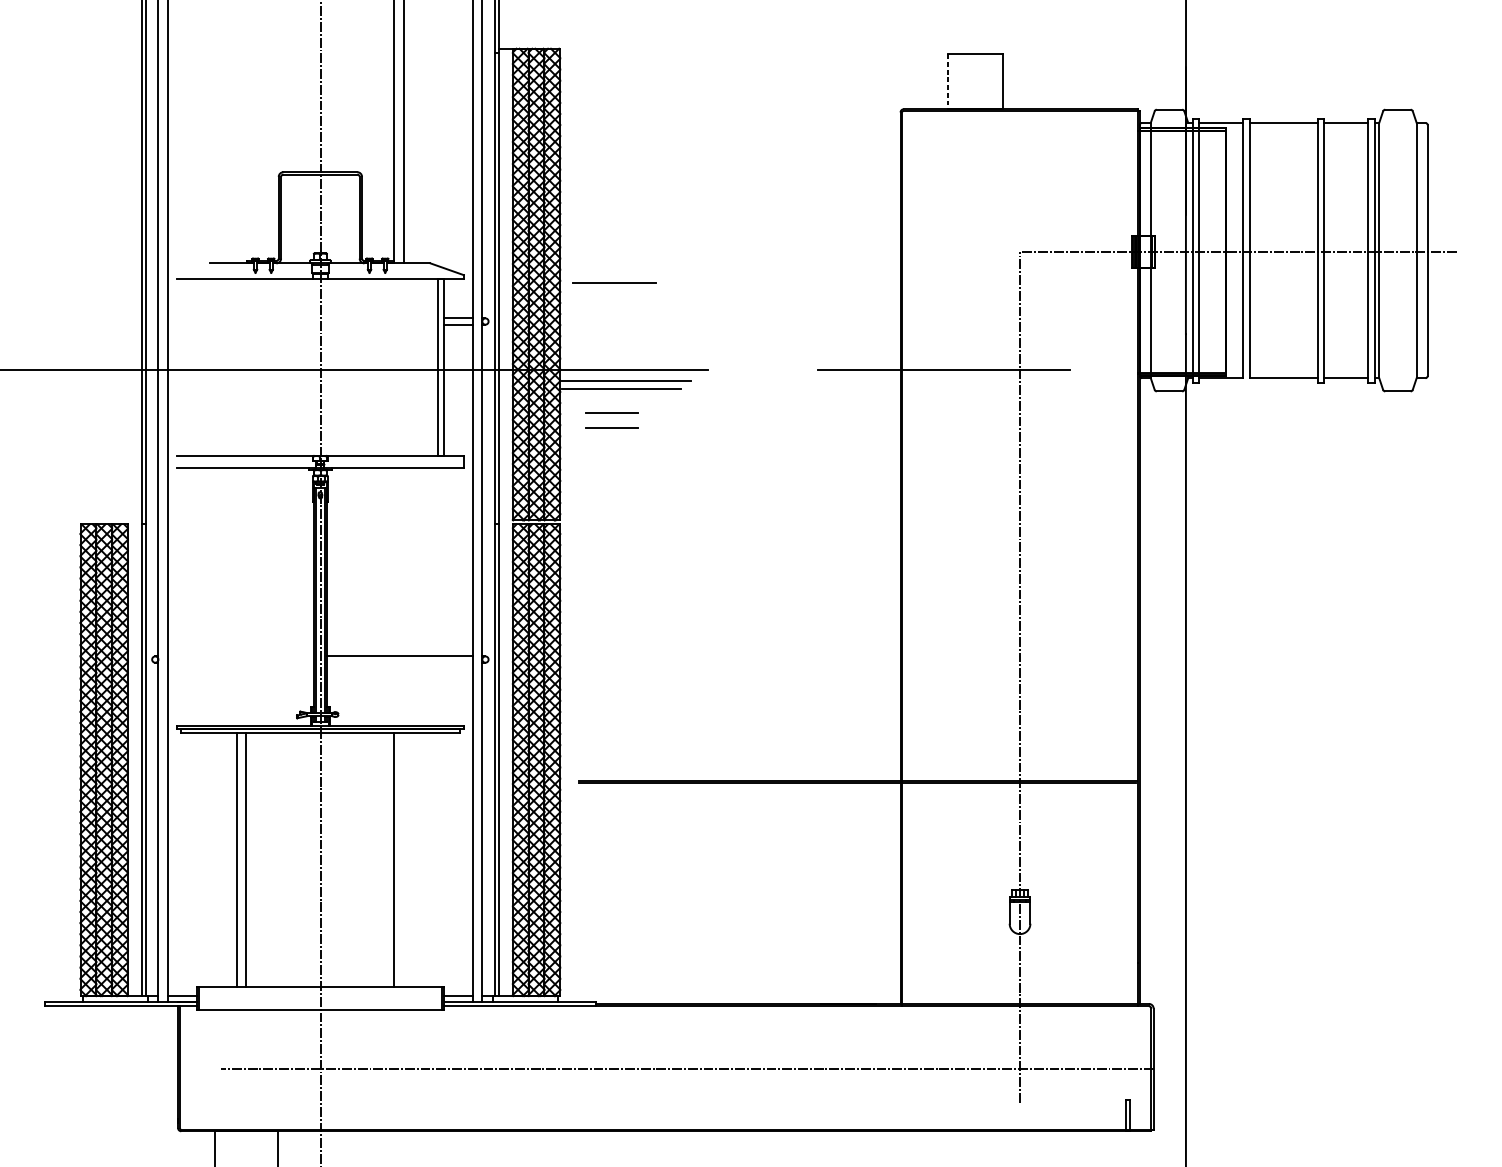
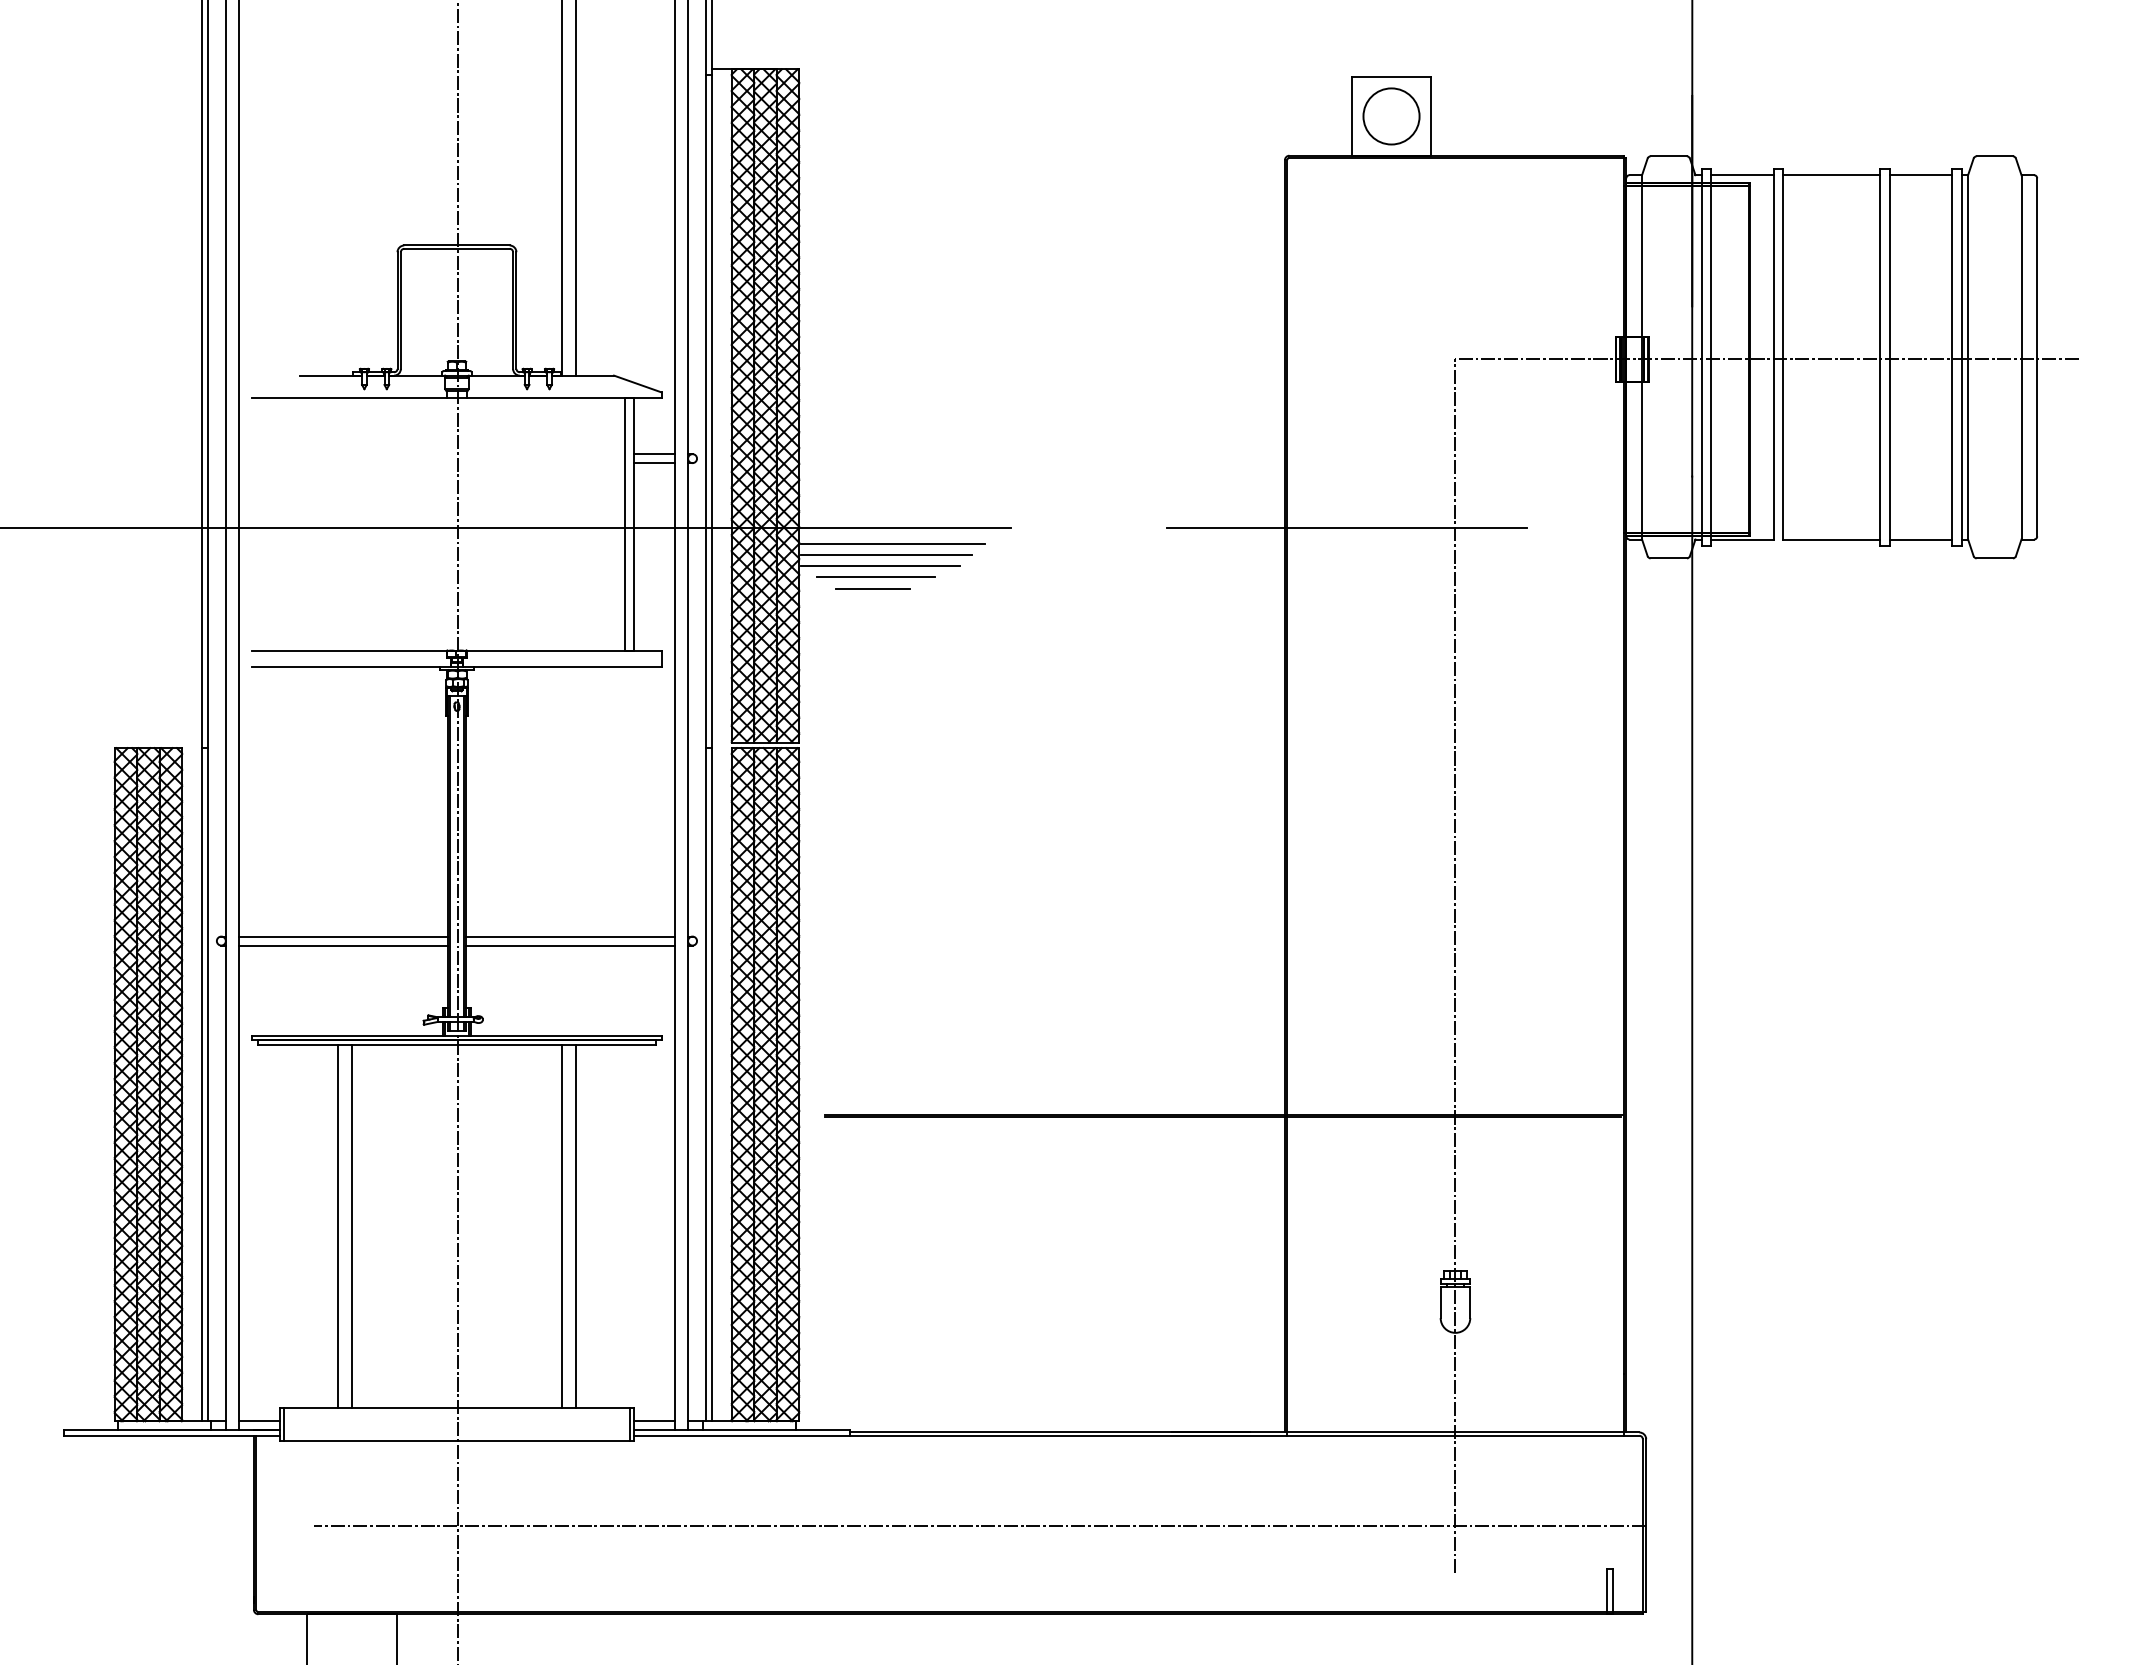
line: (947, 81) -> (1352, 116), dashed -> solid
circle: (975, 81) -> (1391, 116), added
line: (613, 282) -> (875, 576), moved
line: (617, 397) -> (880, 566), added
line: (611, 427) -> (872, 610), removed
line: (240, 656) -> (343, 936), added
line: (240, 662) -> (343, 945), added
line: (399, 662) -> (569, 945), added
line: (403, 859) -> (575, 1226), added

